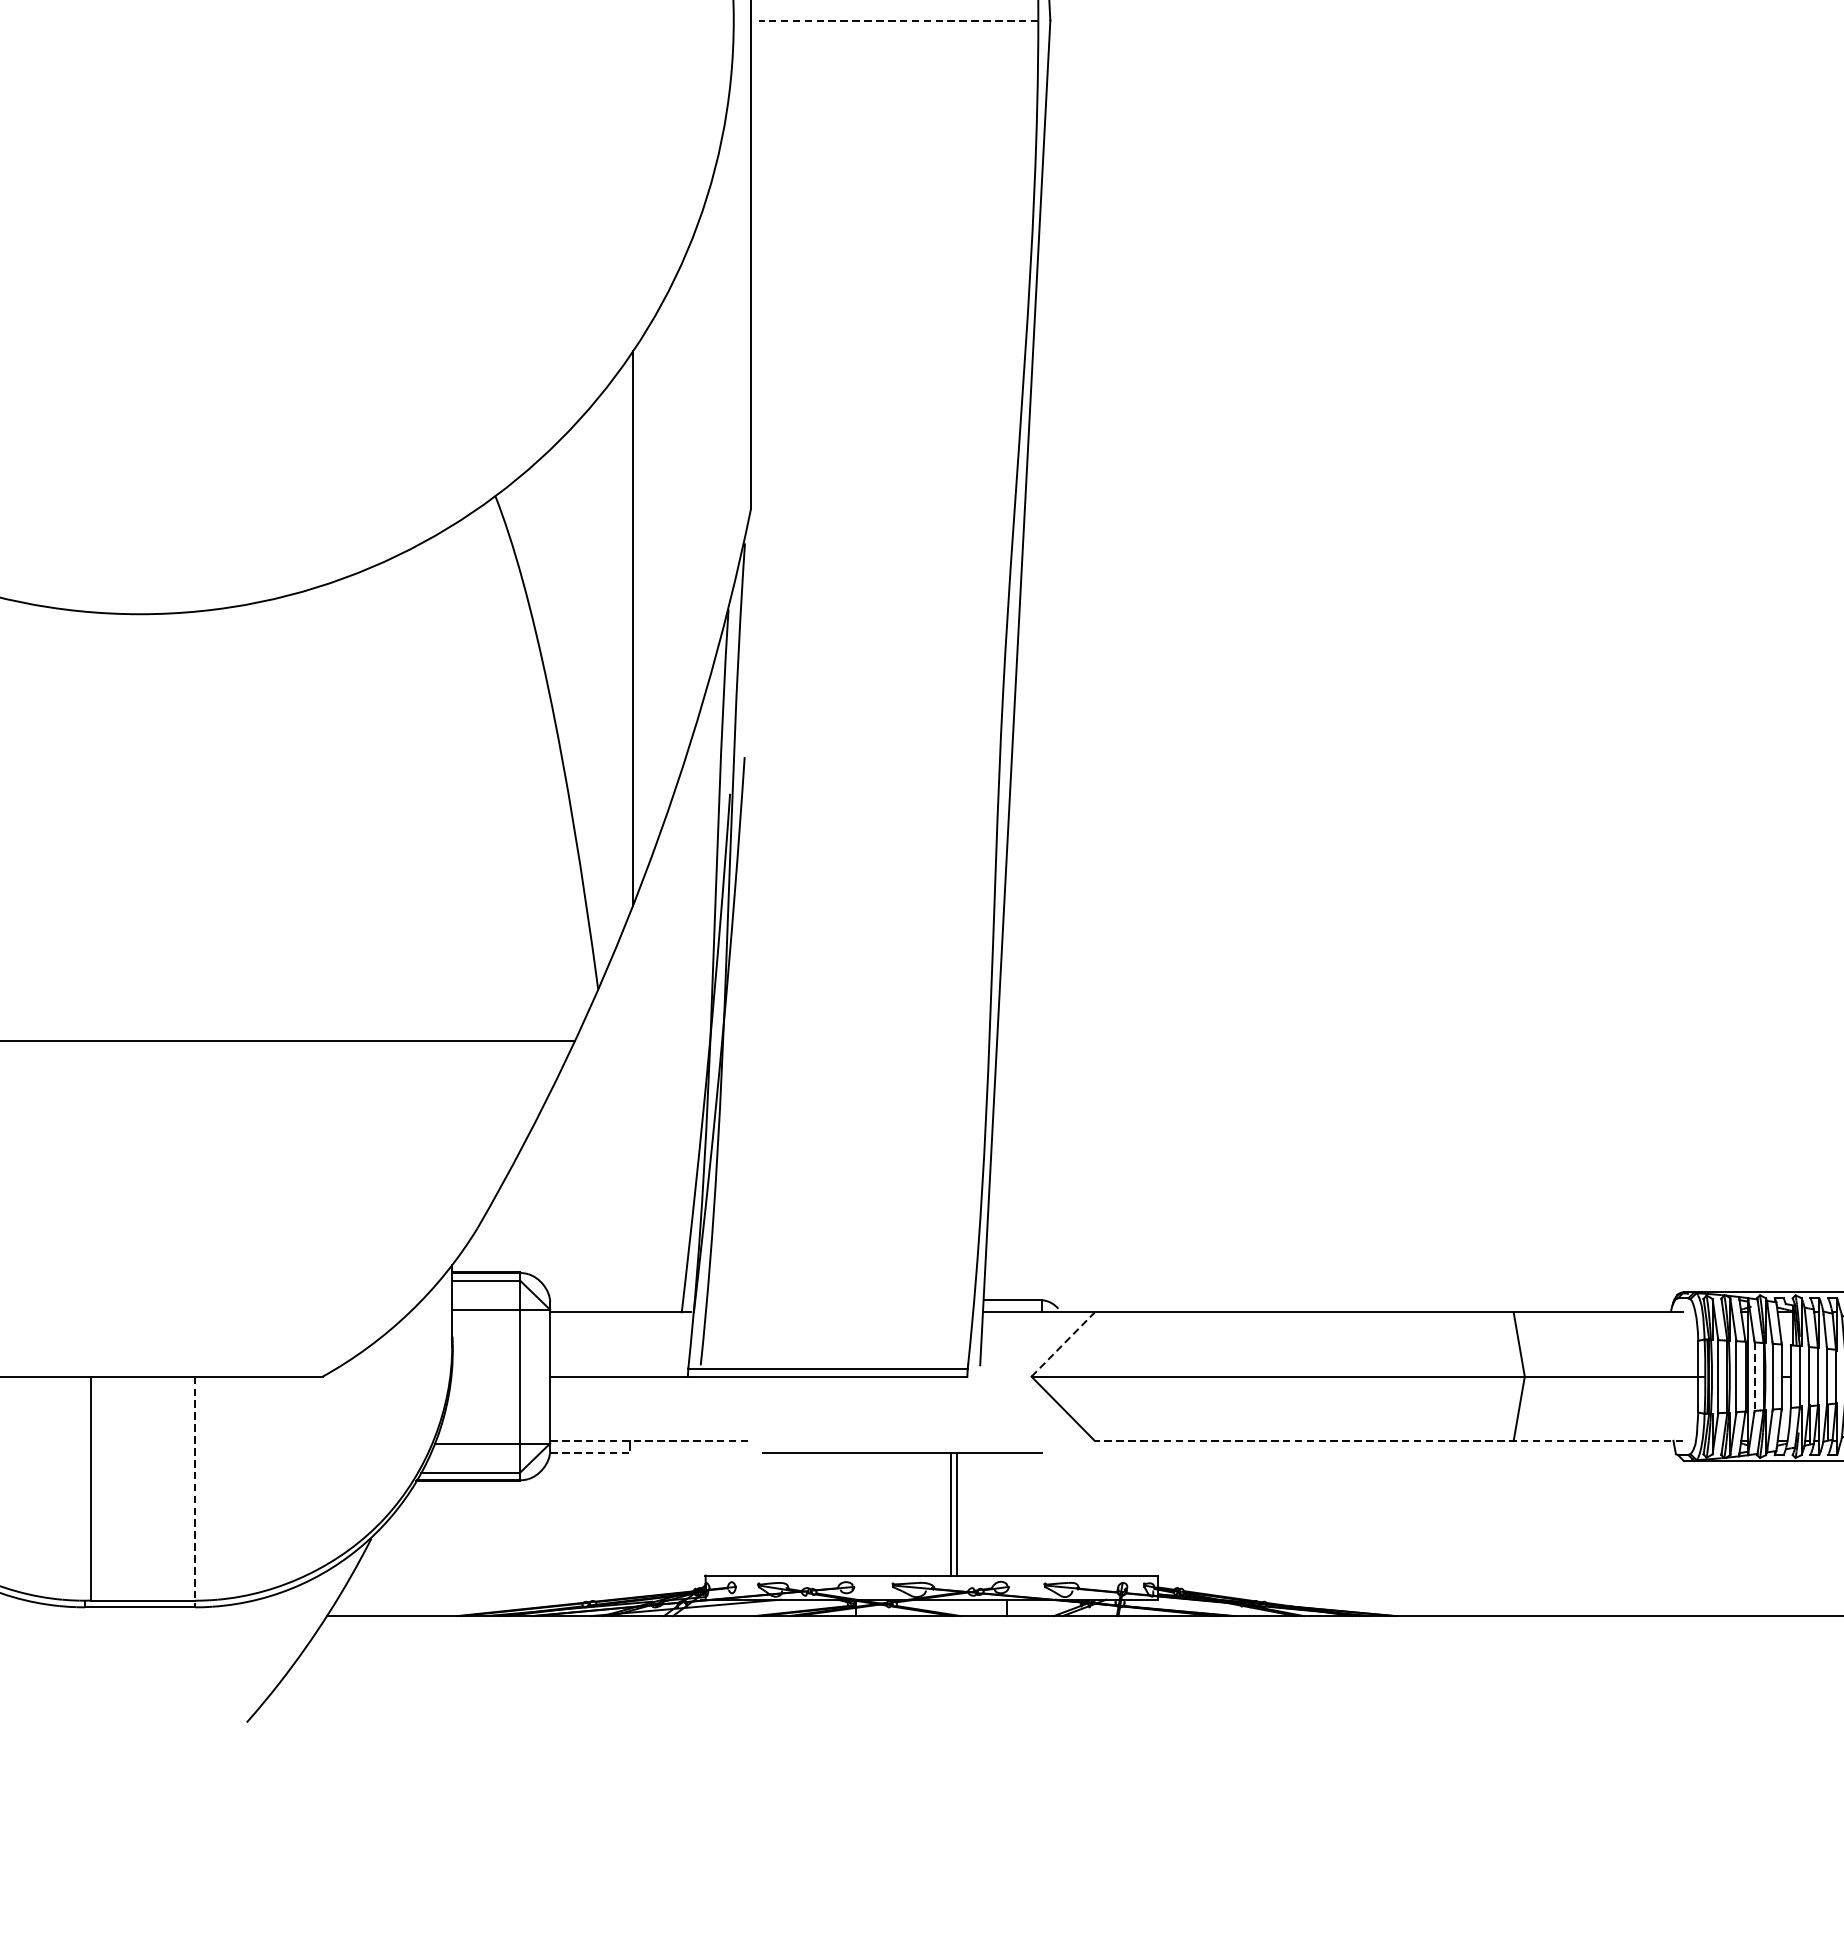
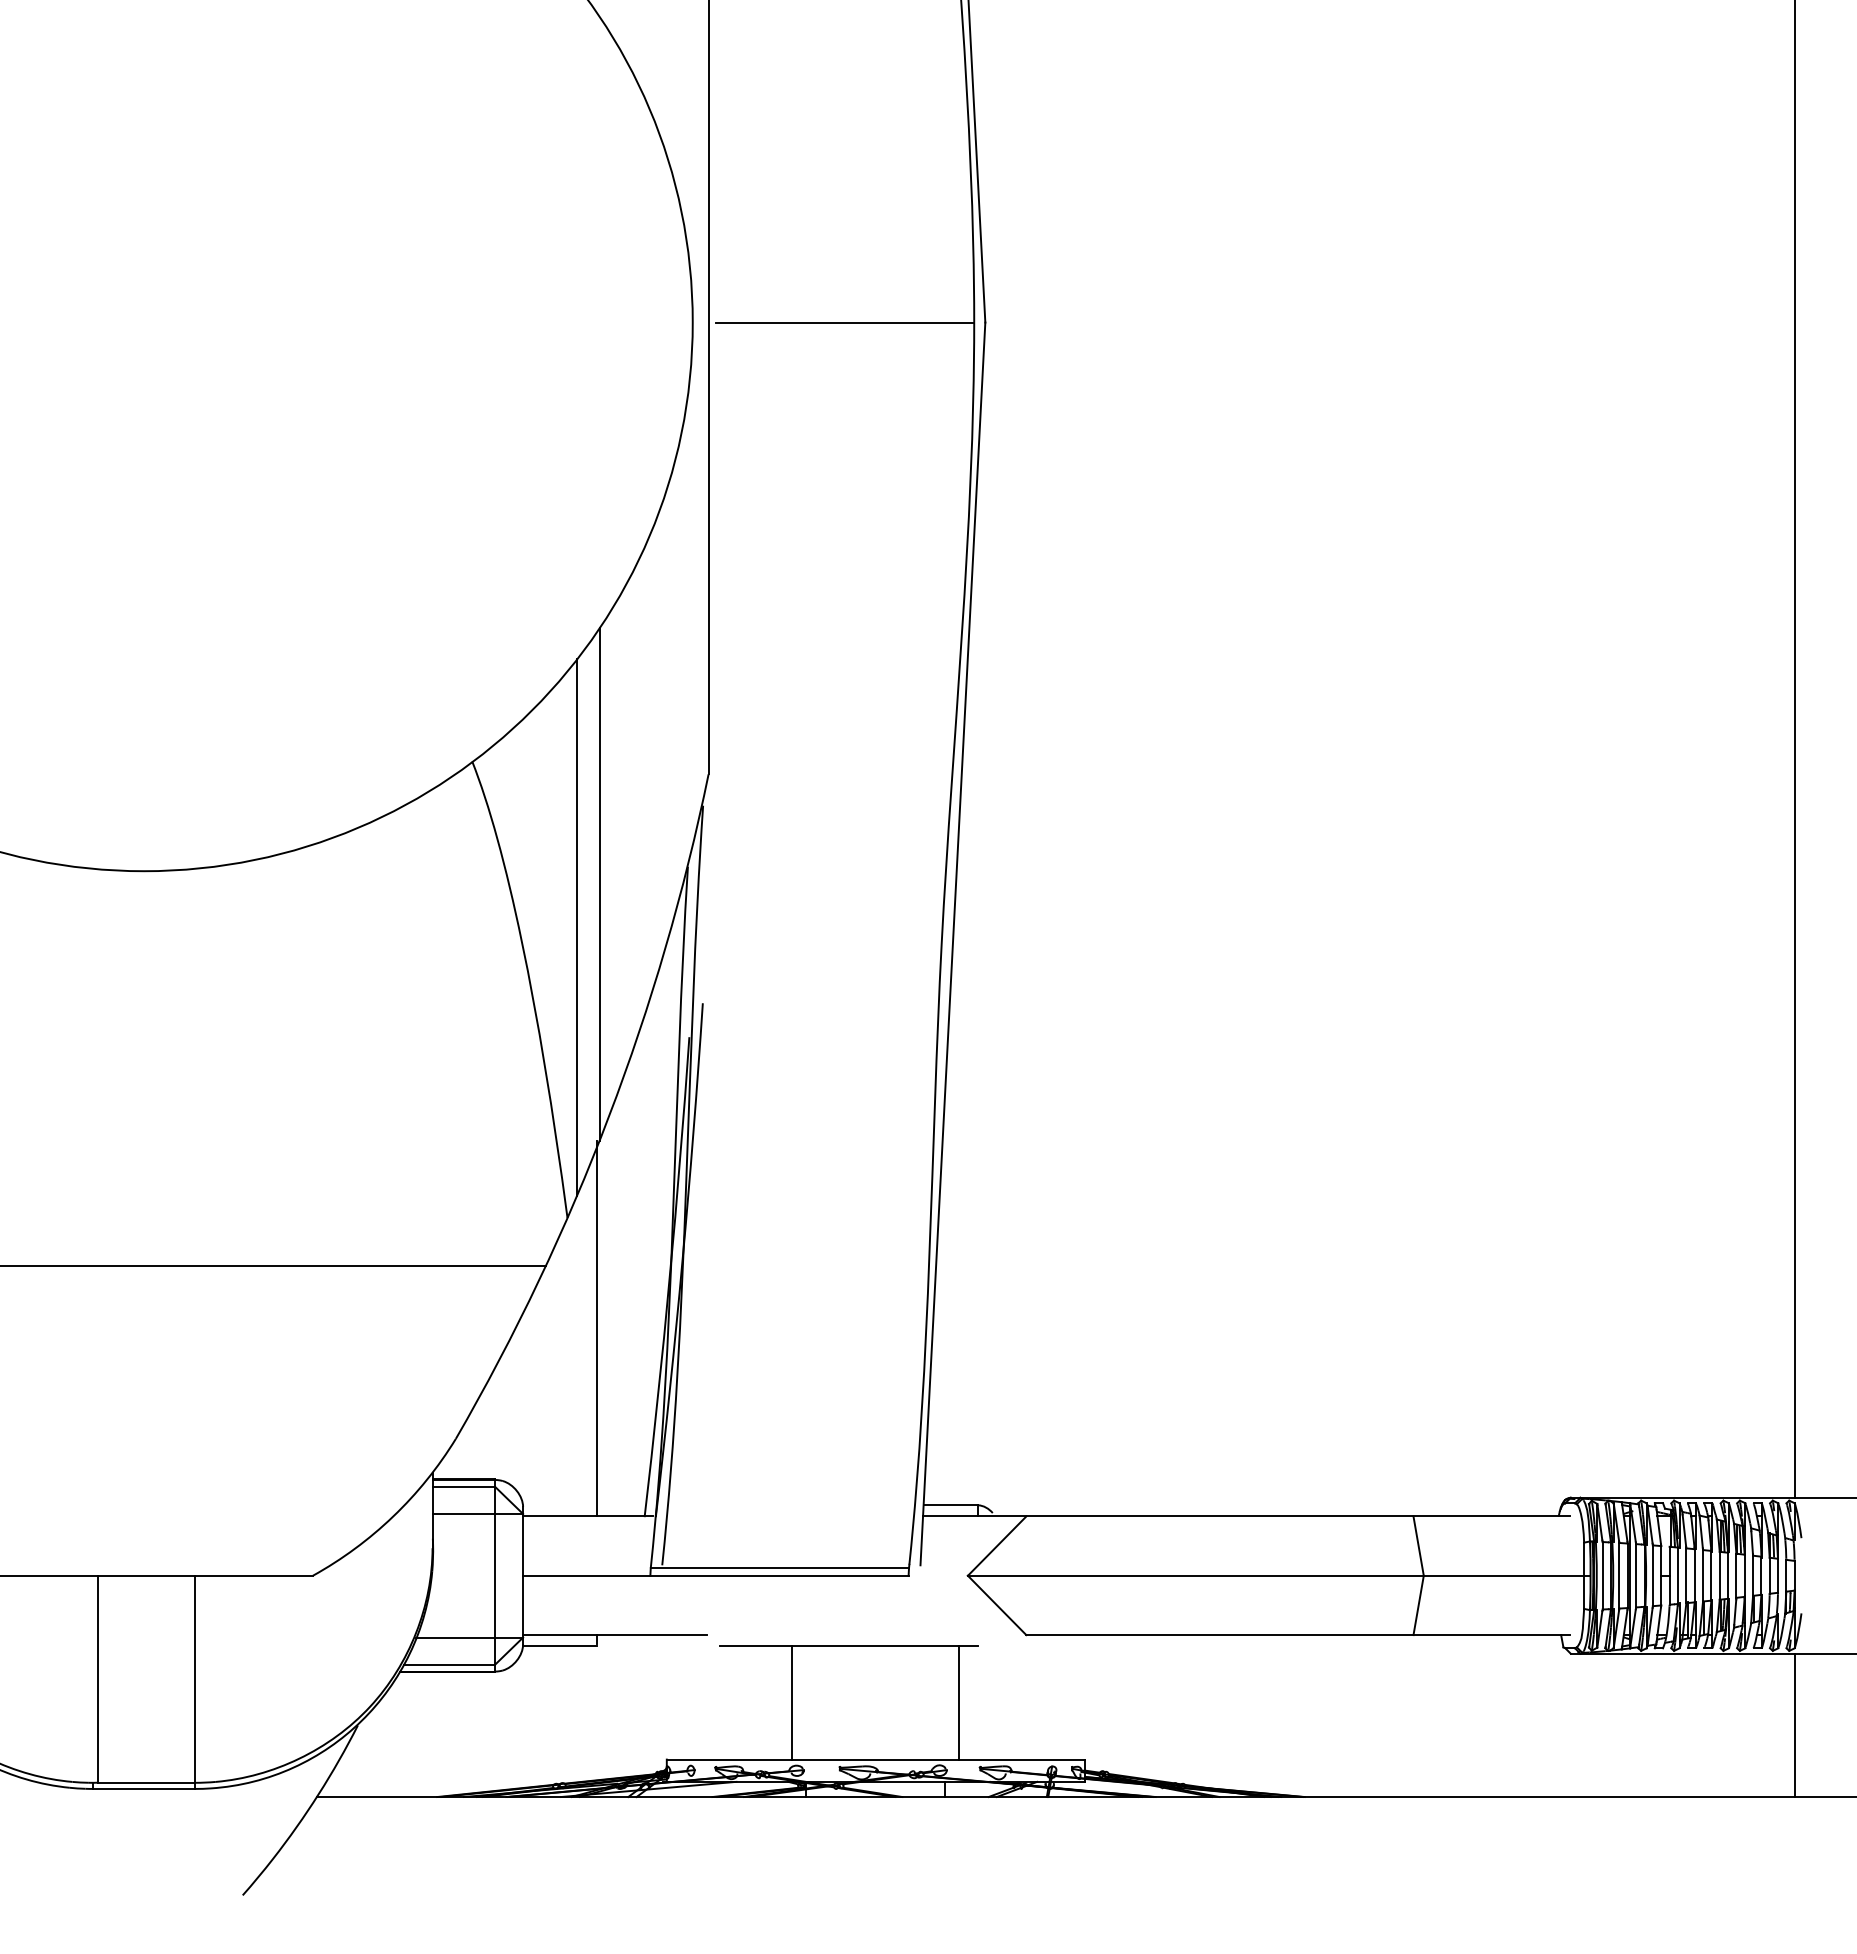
line: (897, 20) -> (844, 322), dashed -> solid
line: (609, 674) -> (577, 926), added
line: (630, 1109) -> (597, 1328), added
line: (1063, 1344) -> (997, 1546), dashed -> solid
line: (1754, 1376) -> (1636, 1575), dashed -> solid
line: (649, 1441) -> (614, 1635), dashed -> solid
line: (1389, 1441) -> (1298, 1635), dashed -> solid
line: (590, 1453) -> (560, 1646), dashed -> solid
line: (195, 1492) -> (195, 1682), dashed -> solid
line: (950, 1513) -> (792, 1702), moved
line: (957, 1513) -> (959, 1702), moved

